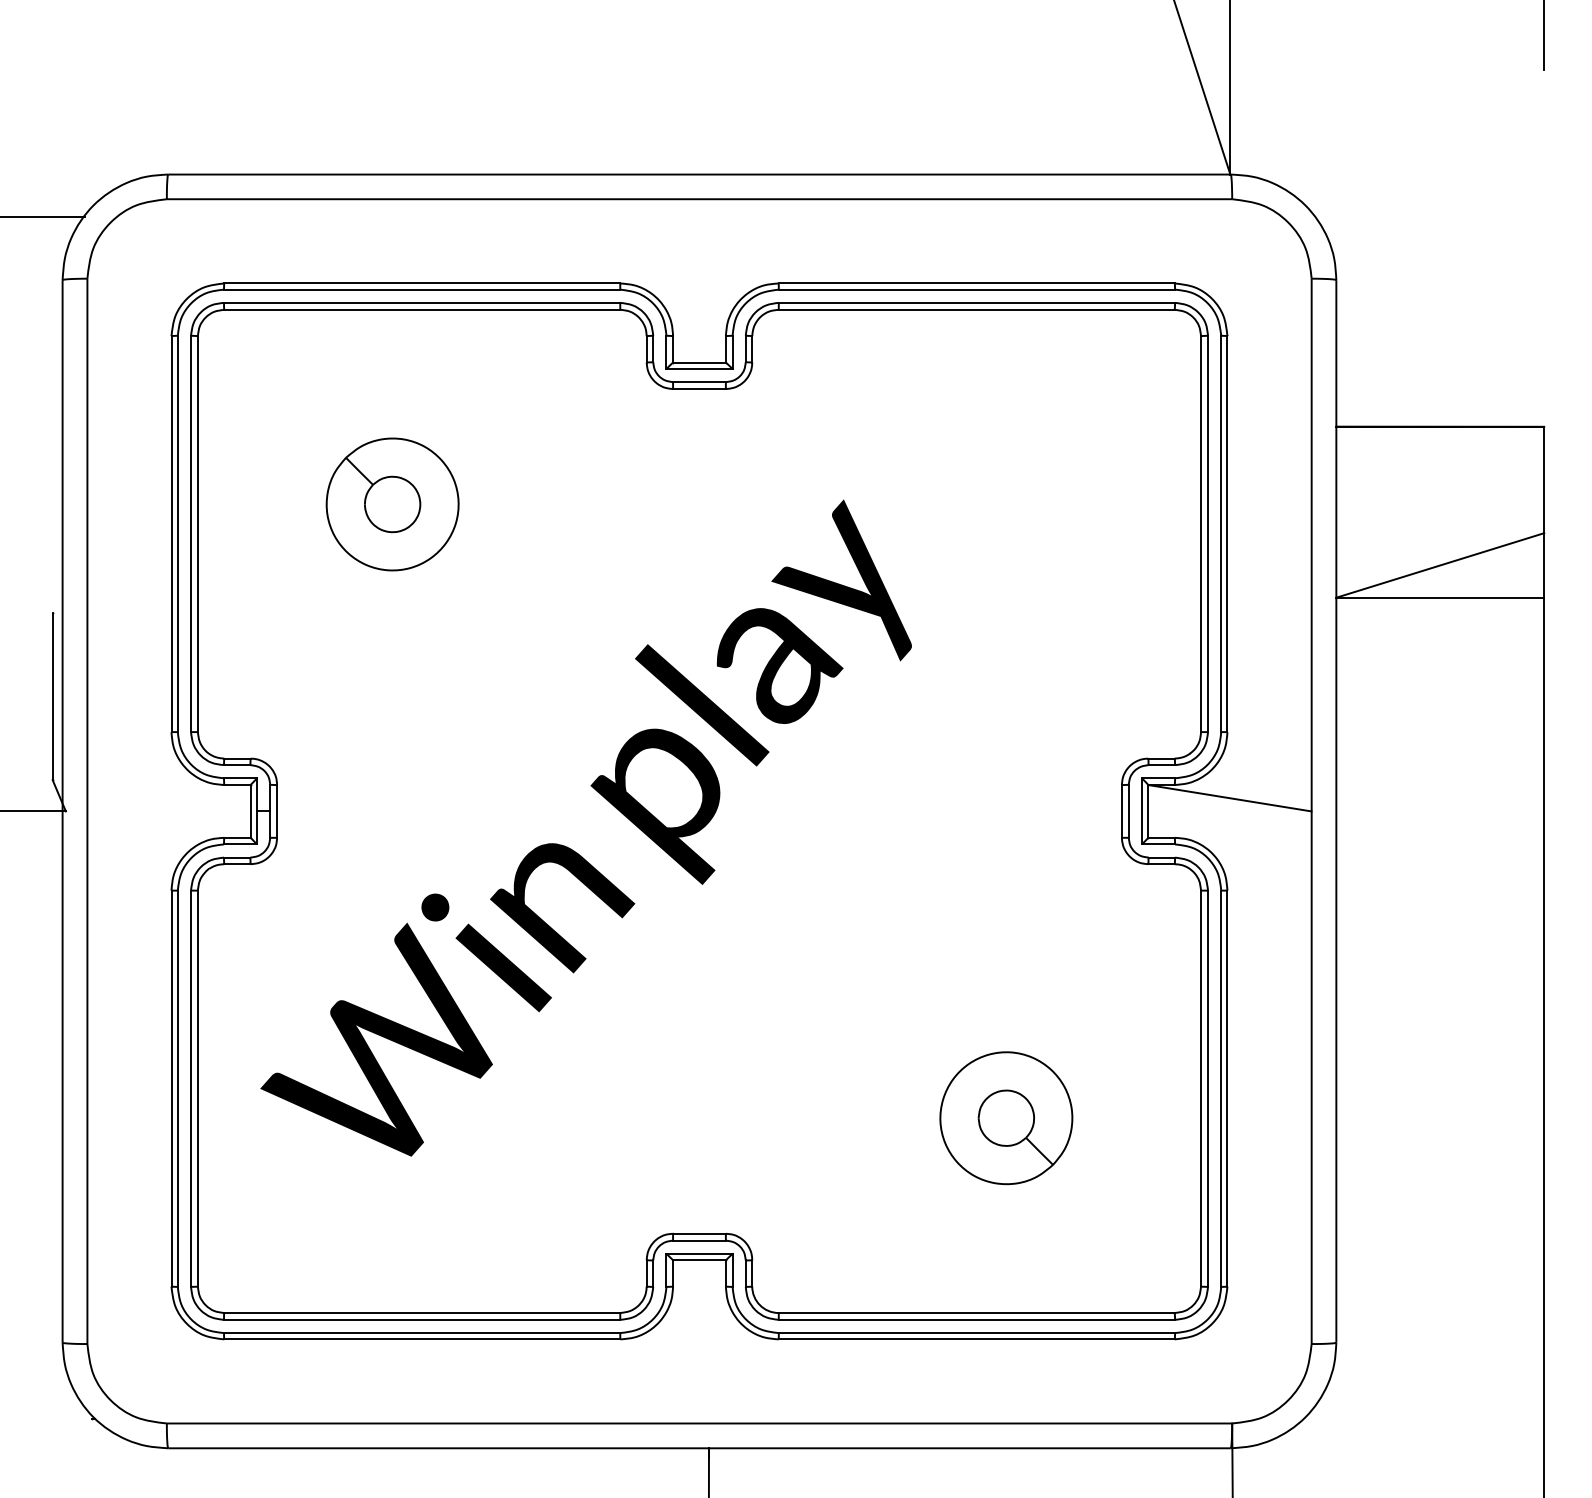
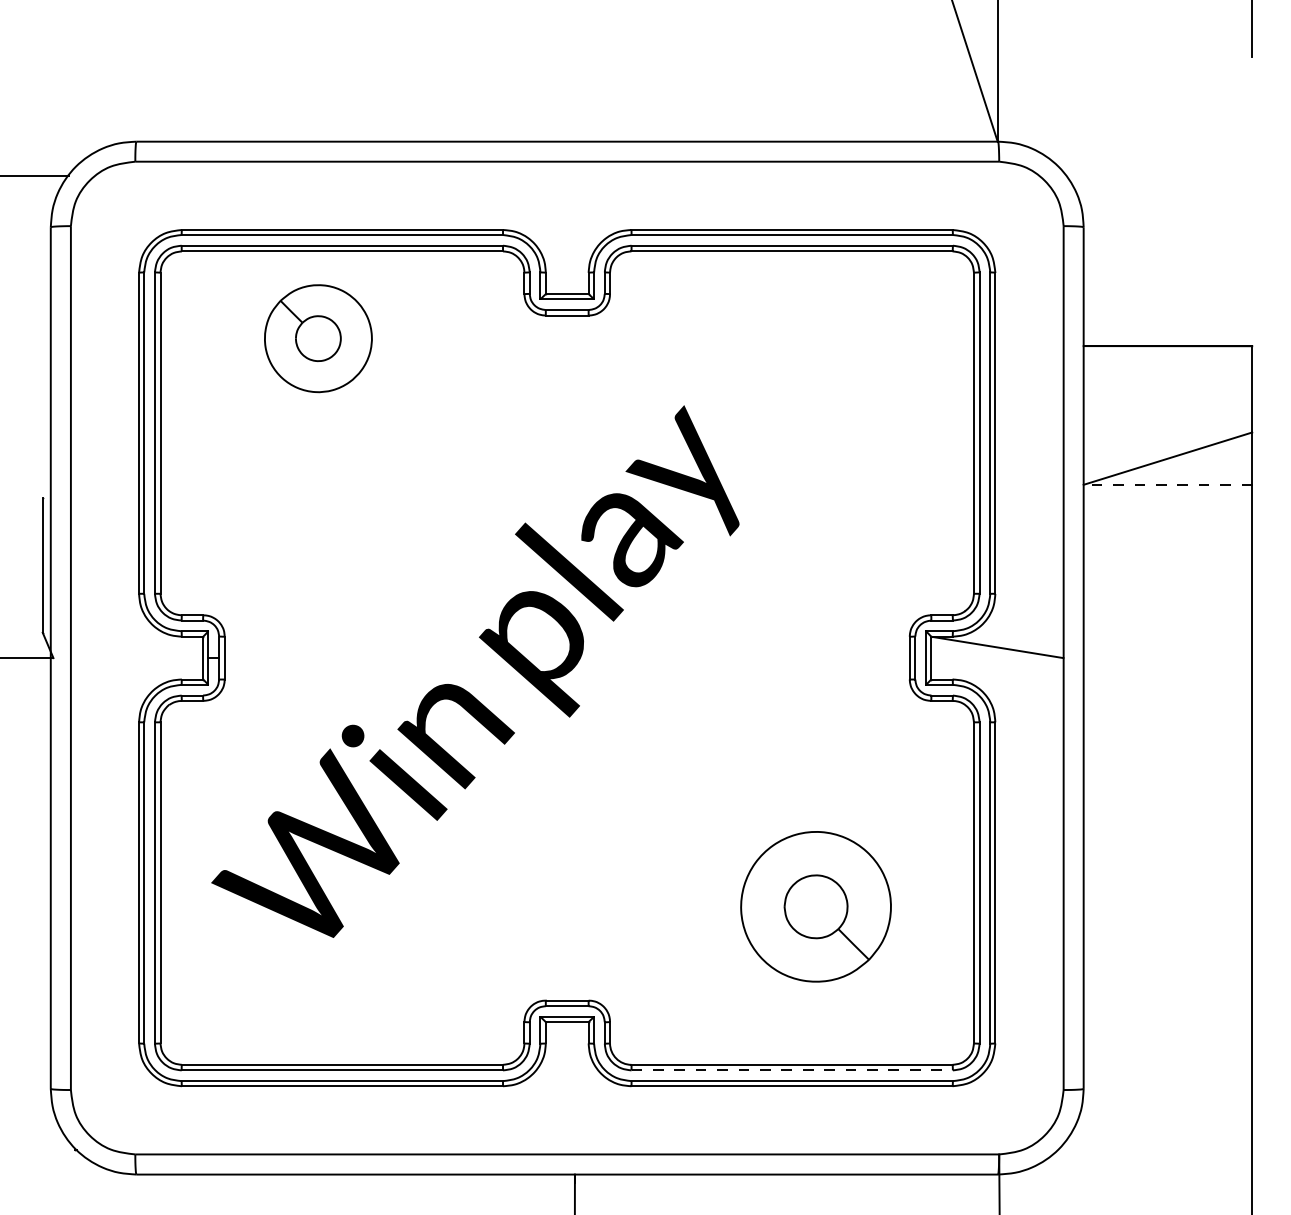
part: (392, 504) -> (318, 338), moved
line: (1440, 597) -> (1168, 484), solid -> dashed
part: (1006, 1118) -> (816, 907), size x1.4
line: (977, 1319) -> (792, 1070), solid -> dashed

